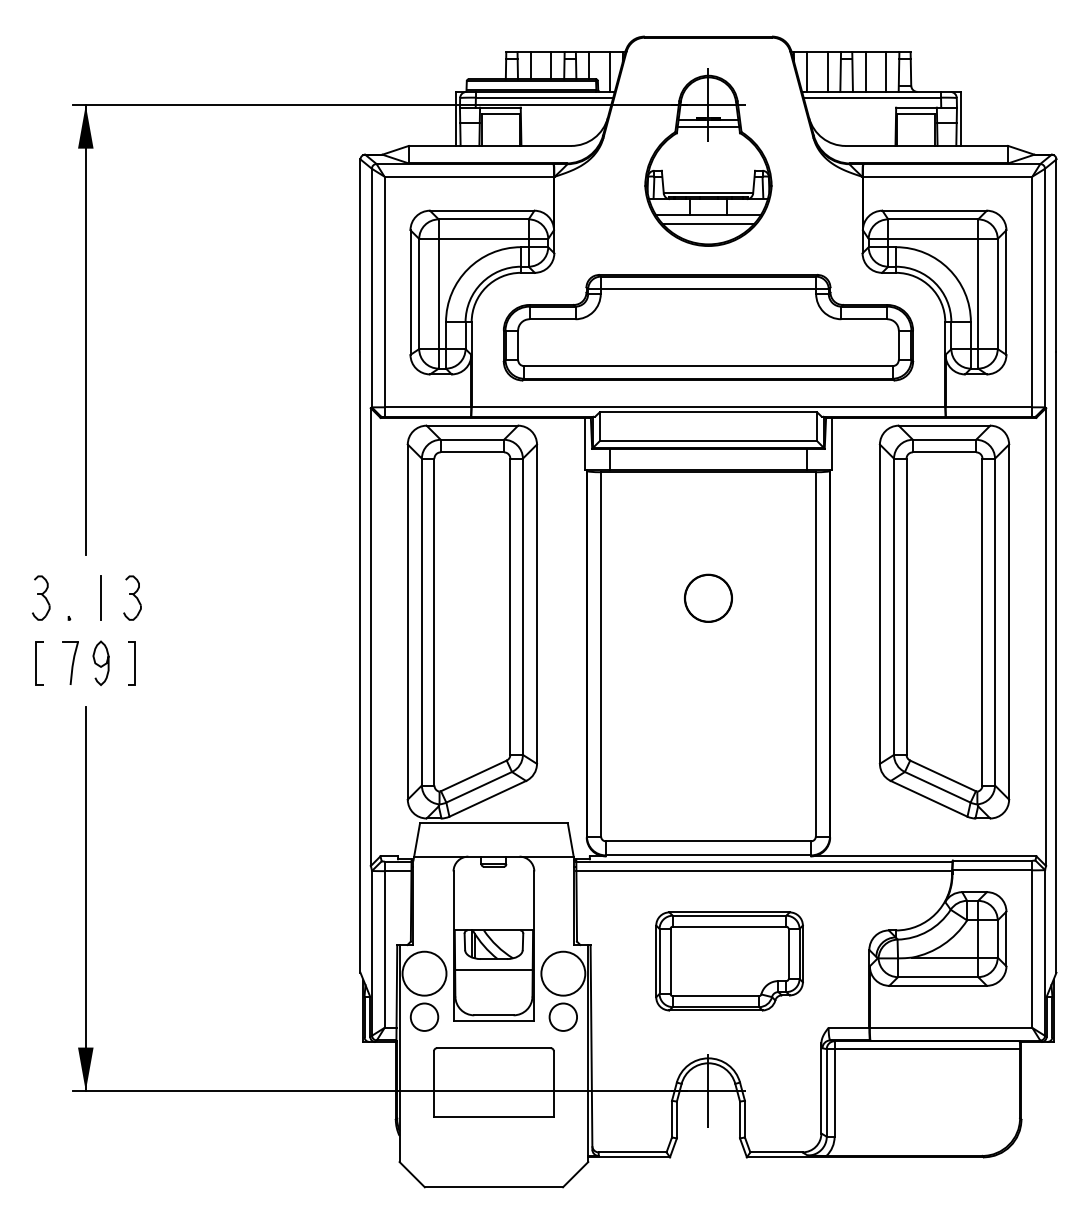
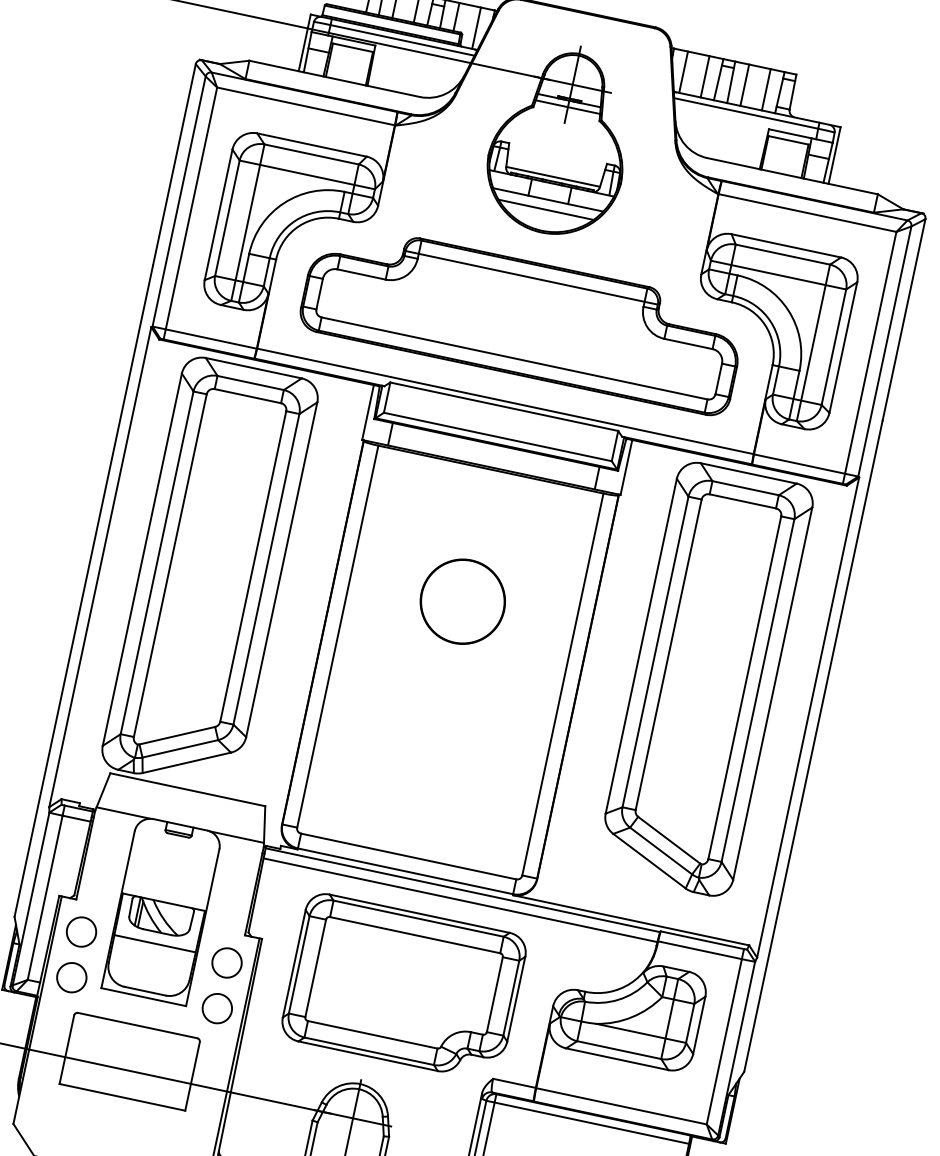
circle: (708, 598) -> (462, 601), size x1.67
part: (729, 961) -> (403, 987), size x1.43
circle: (424, 973) -> (81, 931), size x0.62
circle: (563, 973) -> (227, 962), size x0.62

